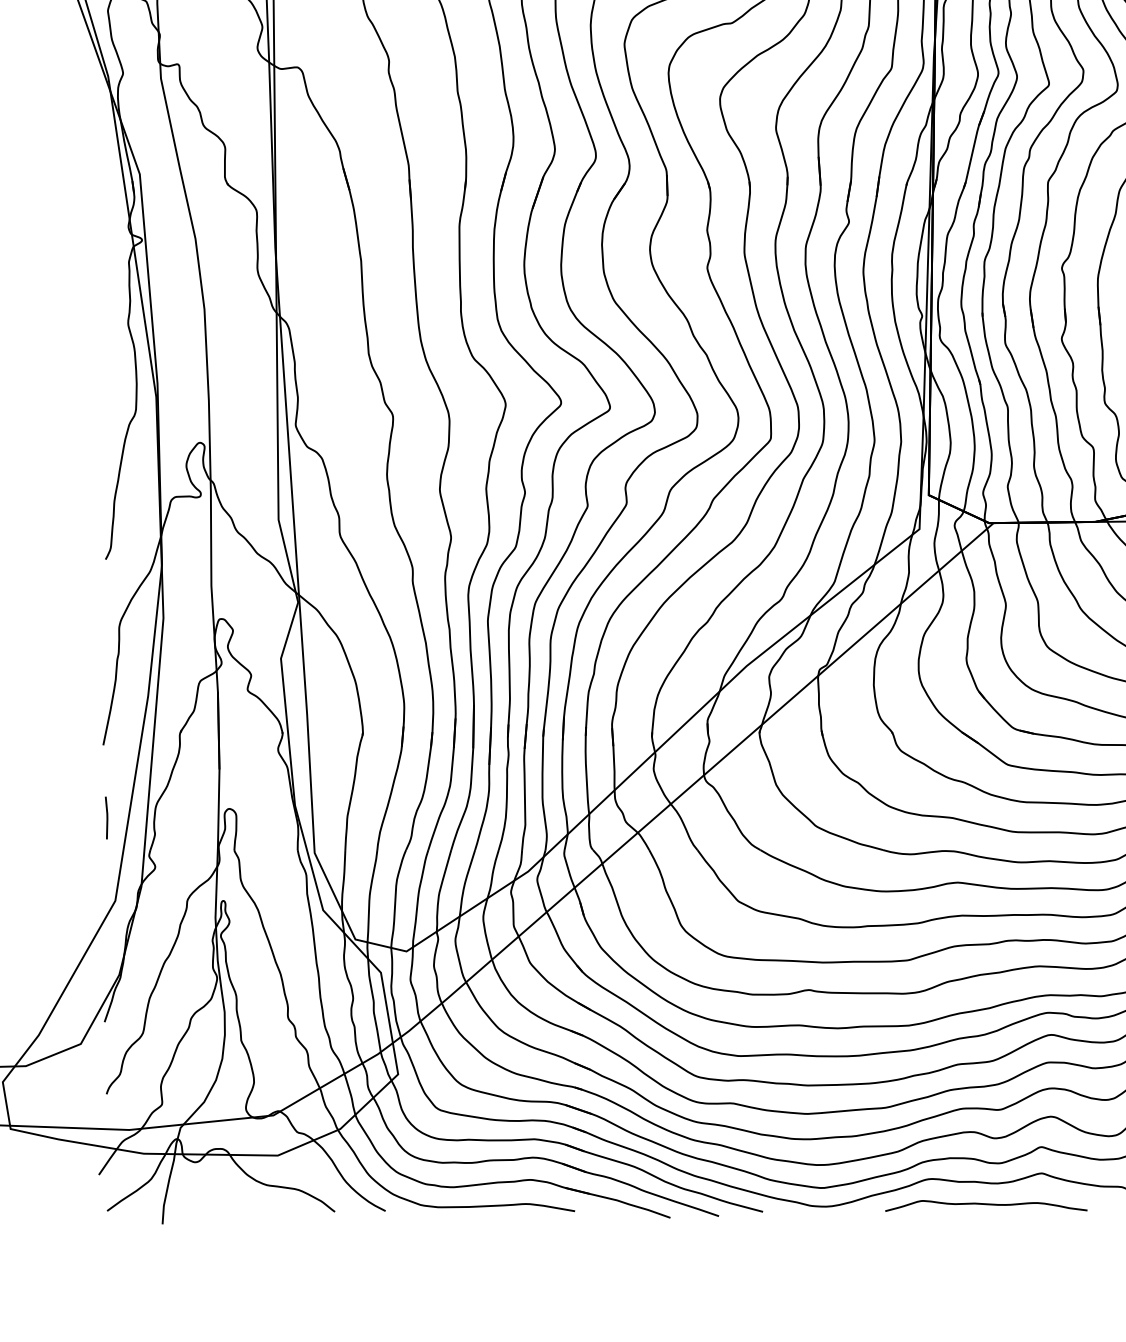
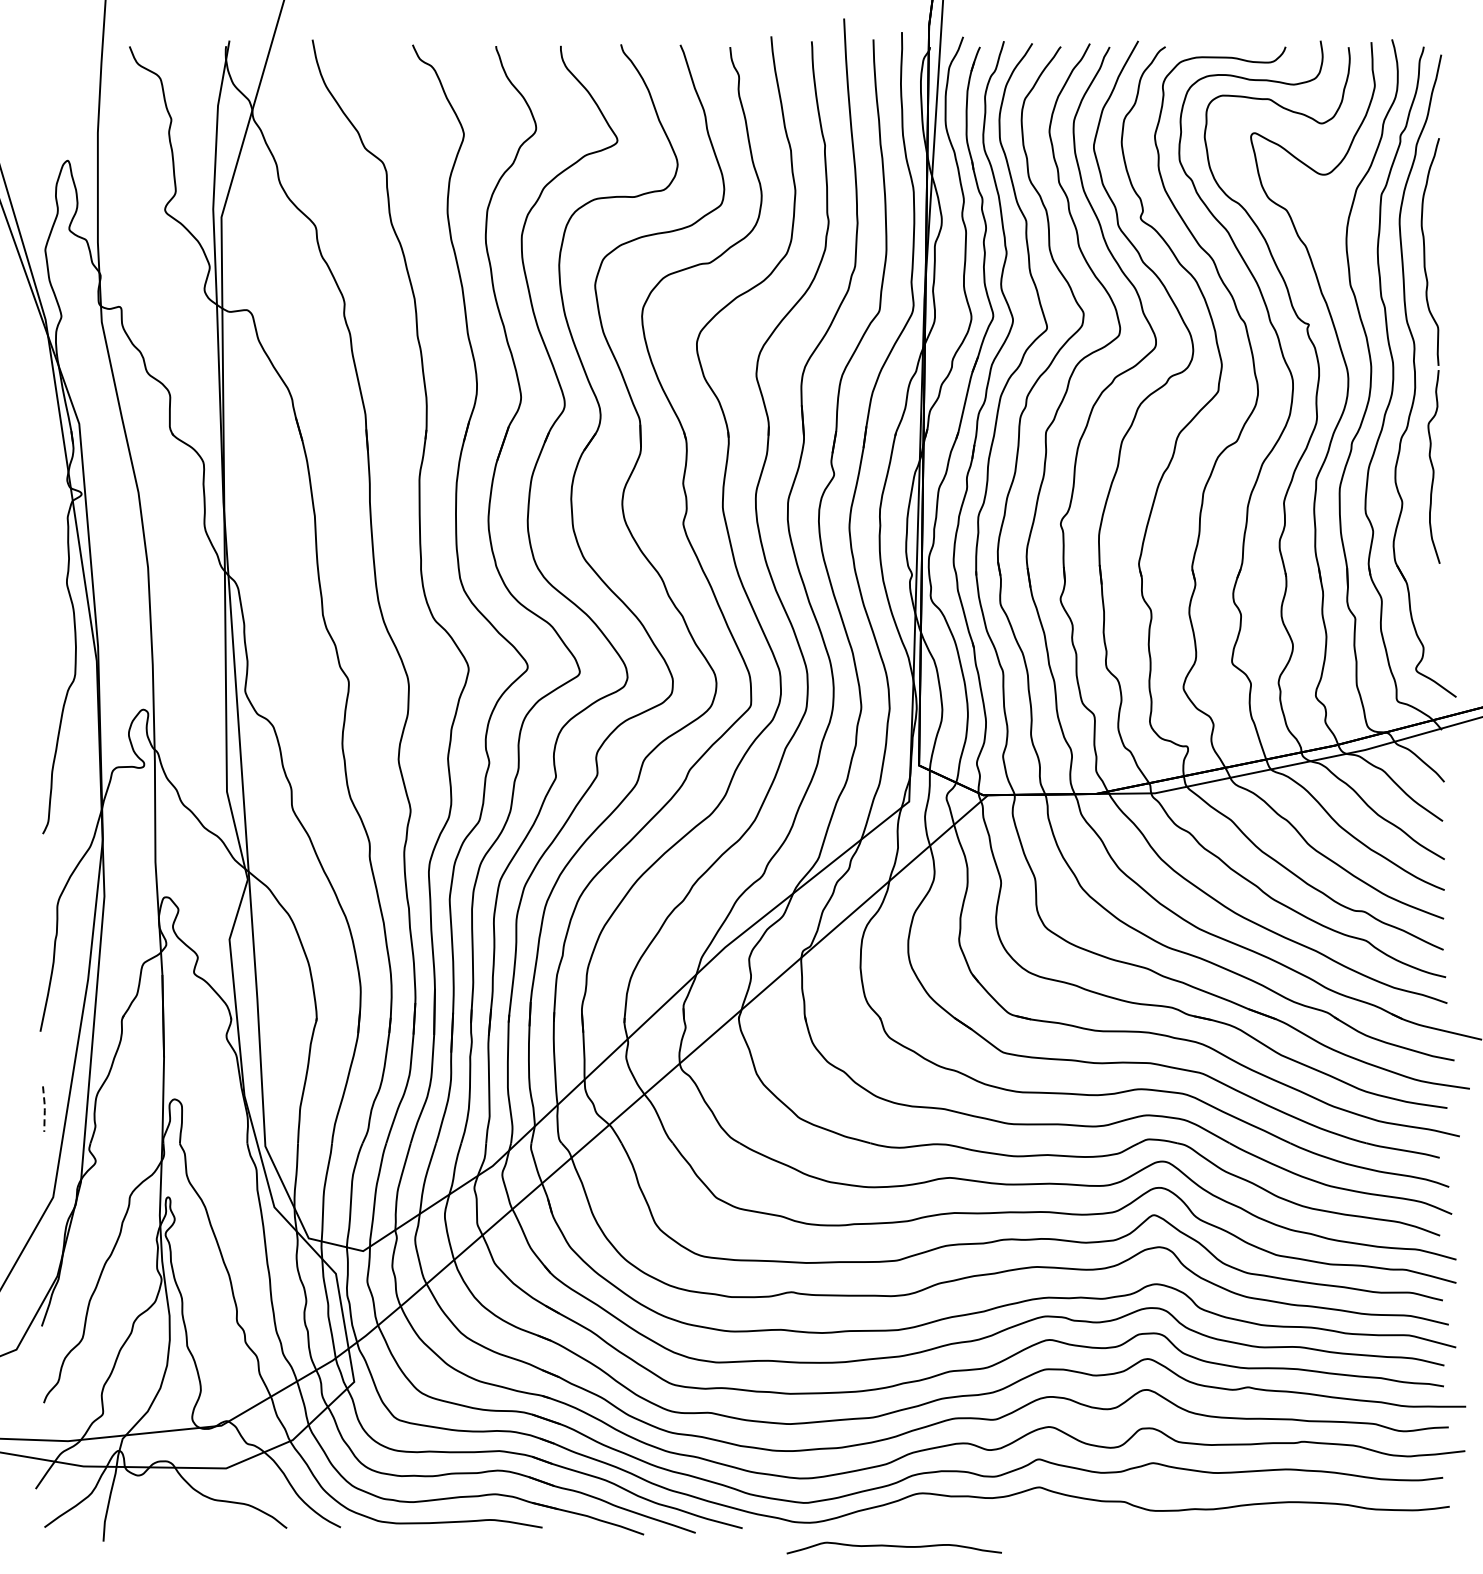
line: (107, 818) -> (44, 1109), solid -> dashed
curve: (985, 1204) -> (893, 1546), moved

